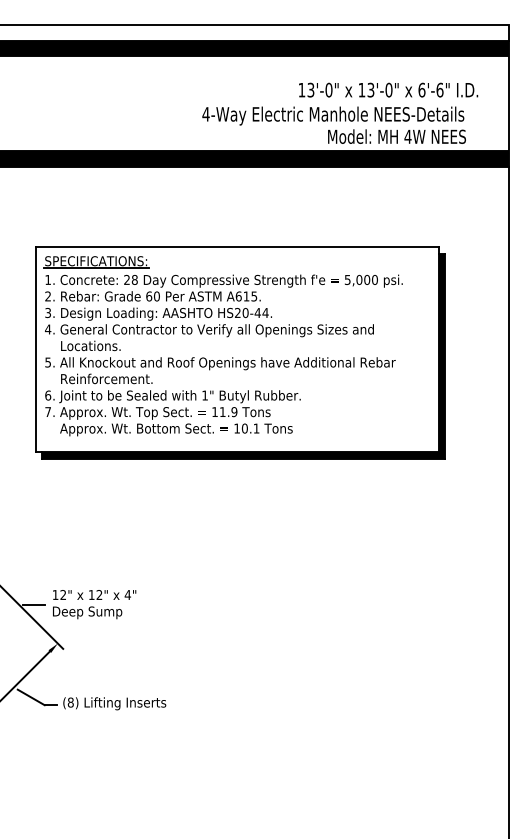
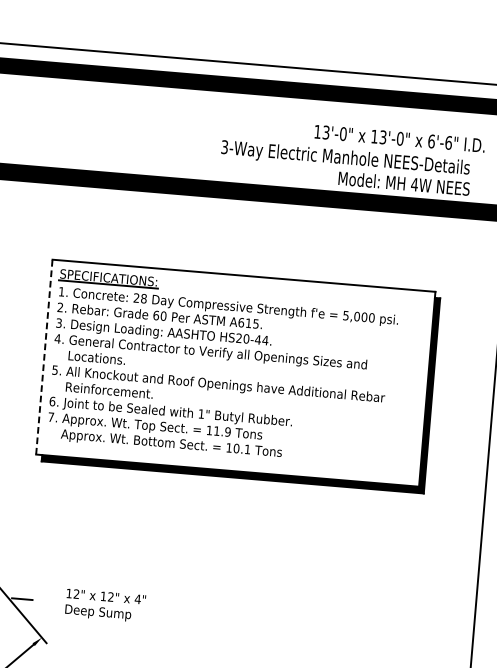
text: (205, 114) -> (224, 147), 4-Way -> 3-Way
line: (35, 349) -> (44, 356), solid -> dashed
text: (94, 604) -> (105, 605), moved

